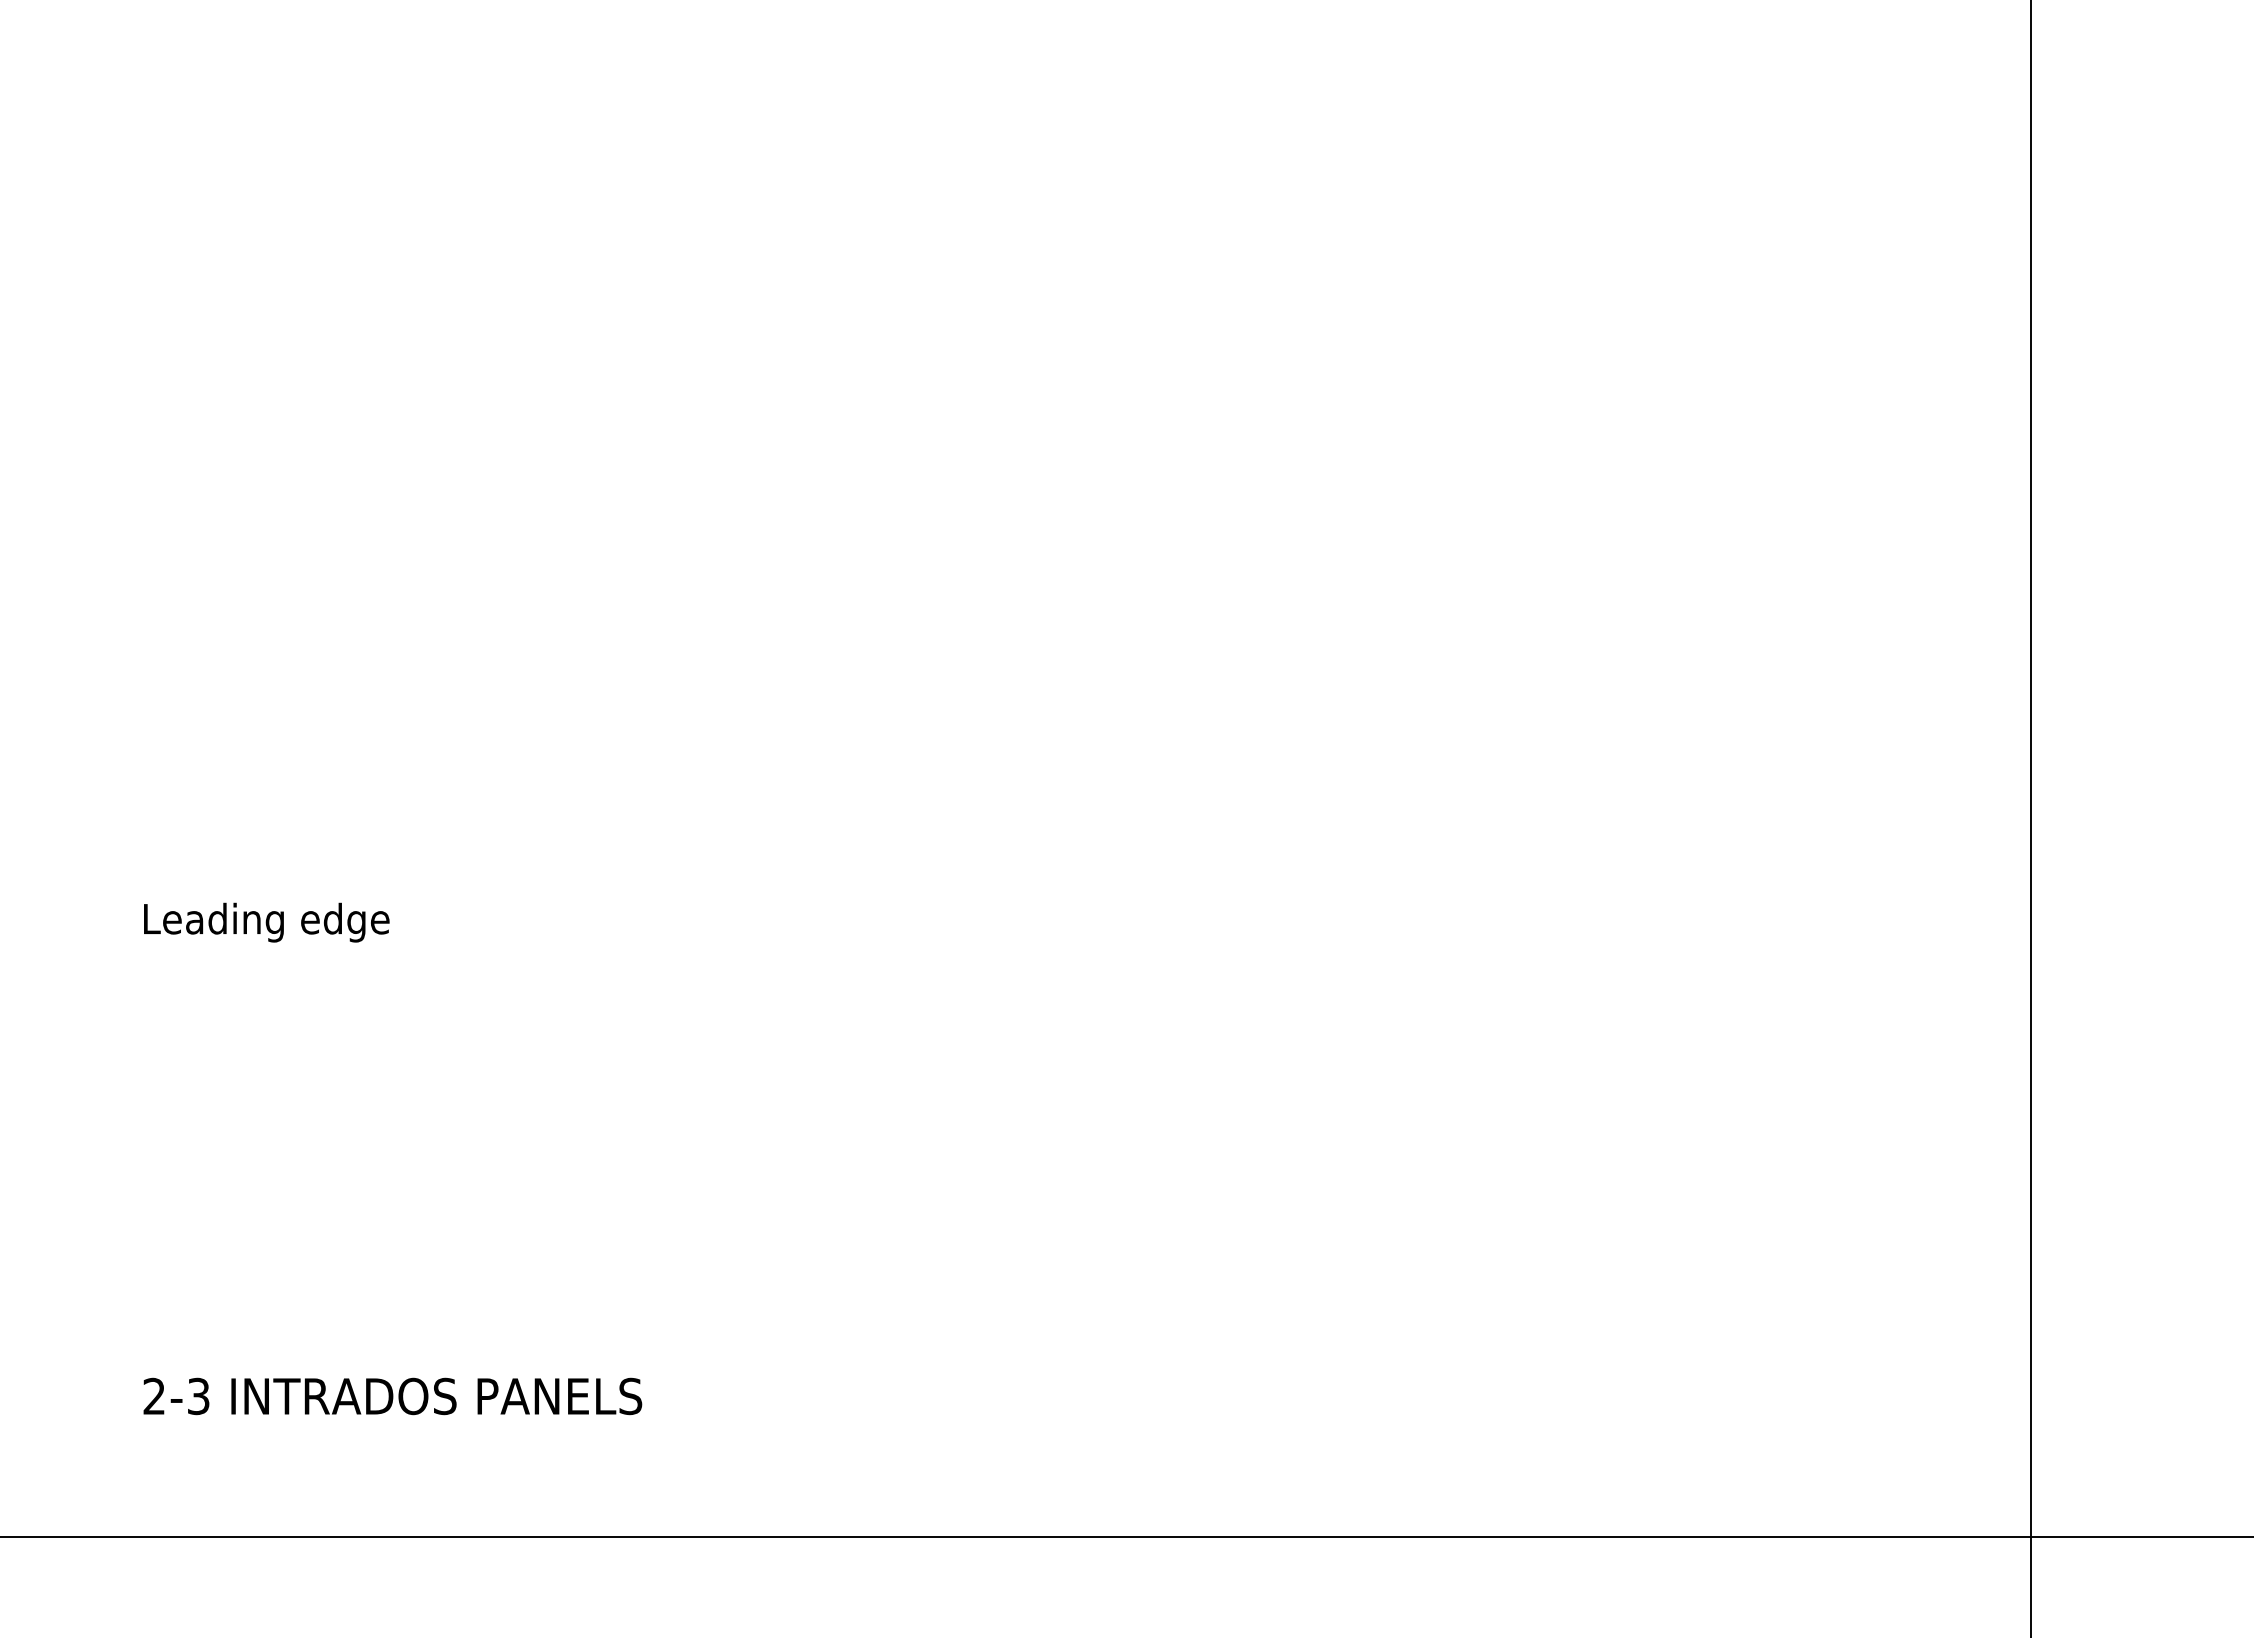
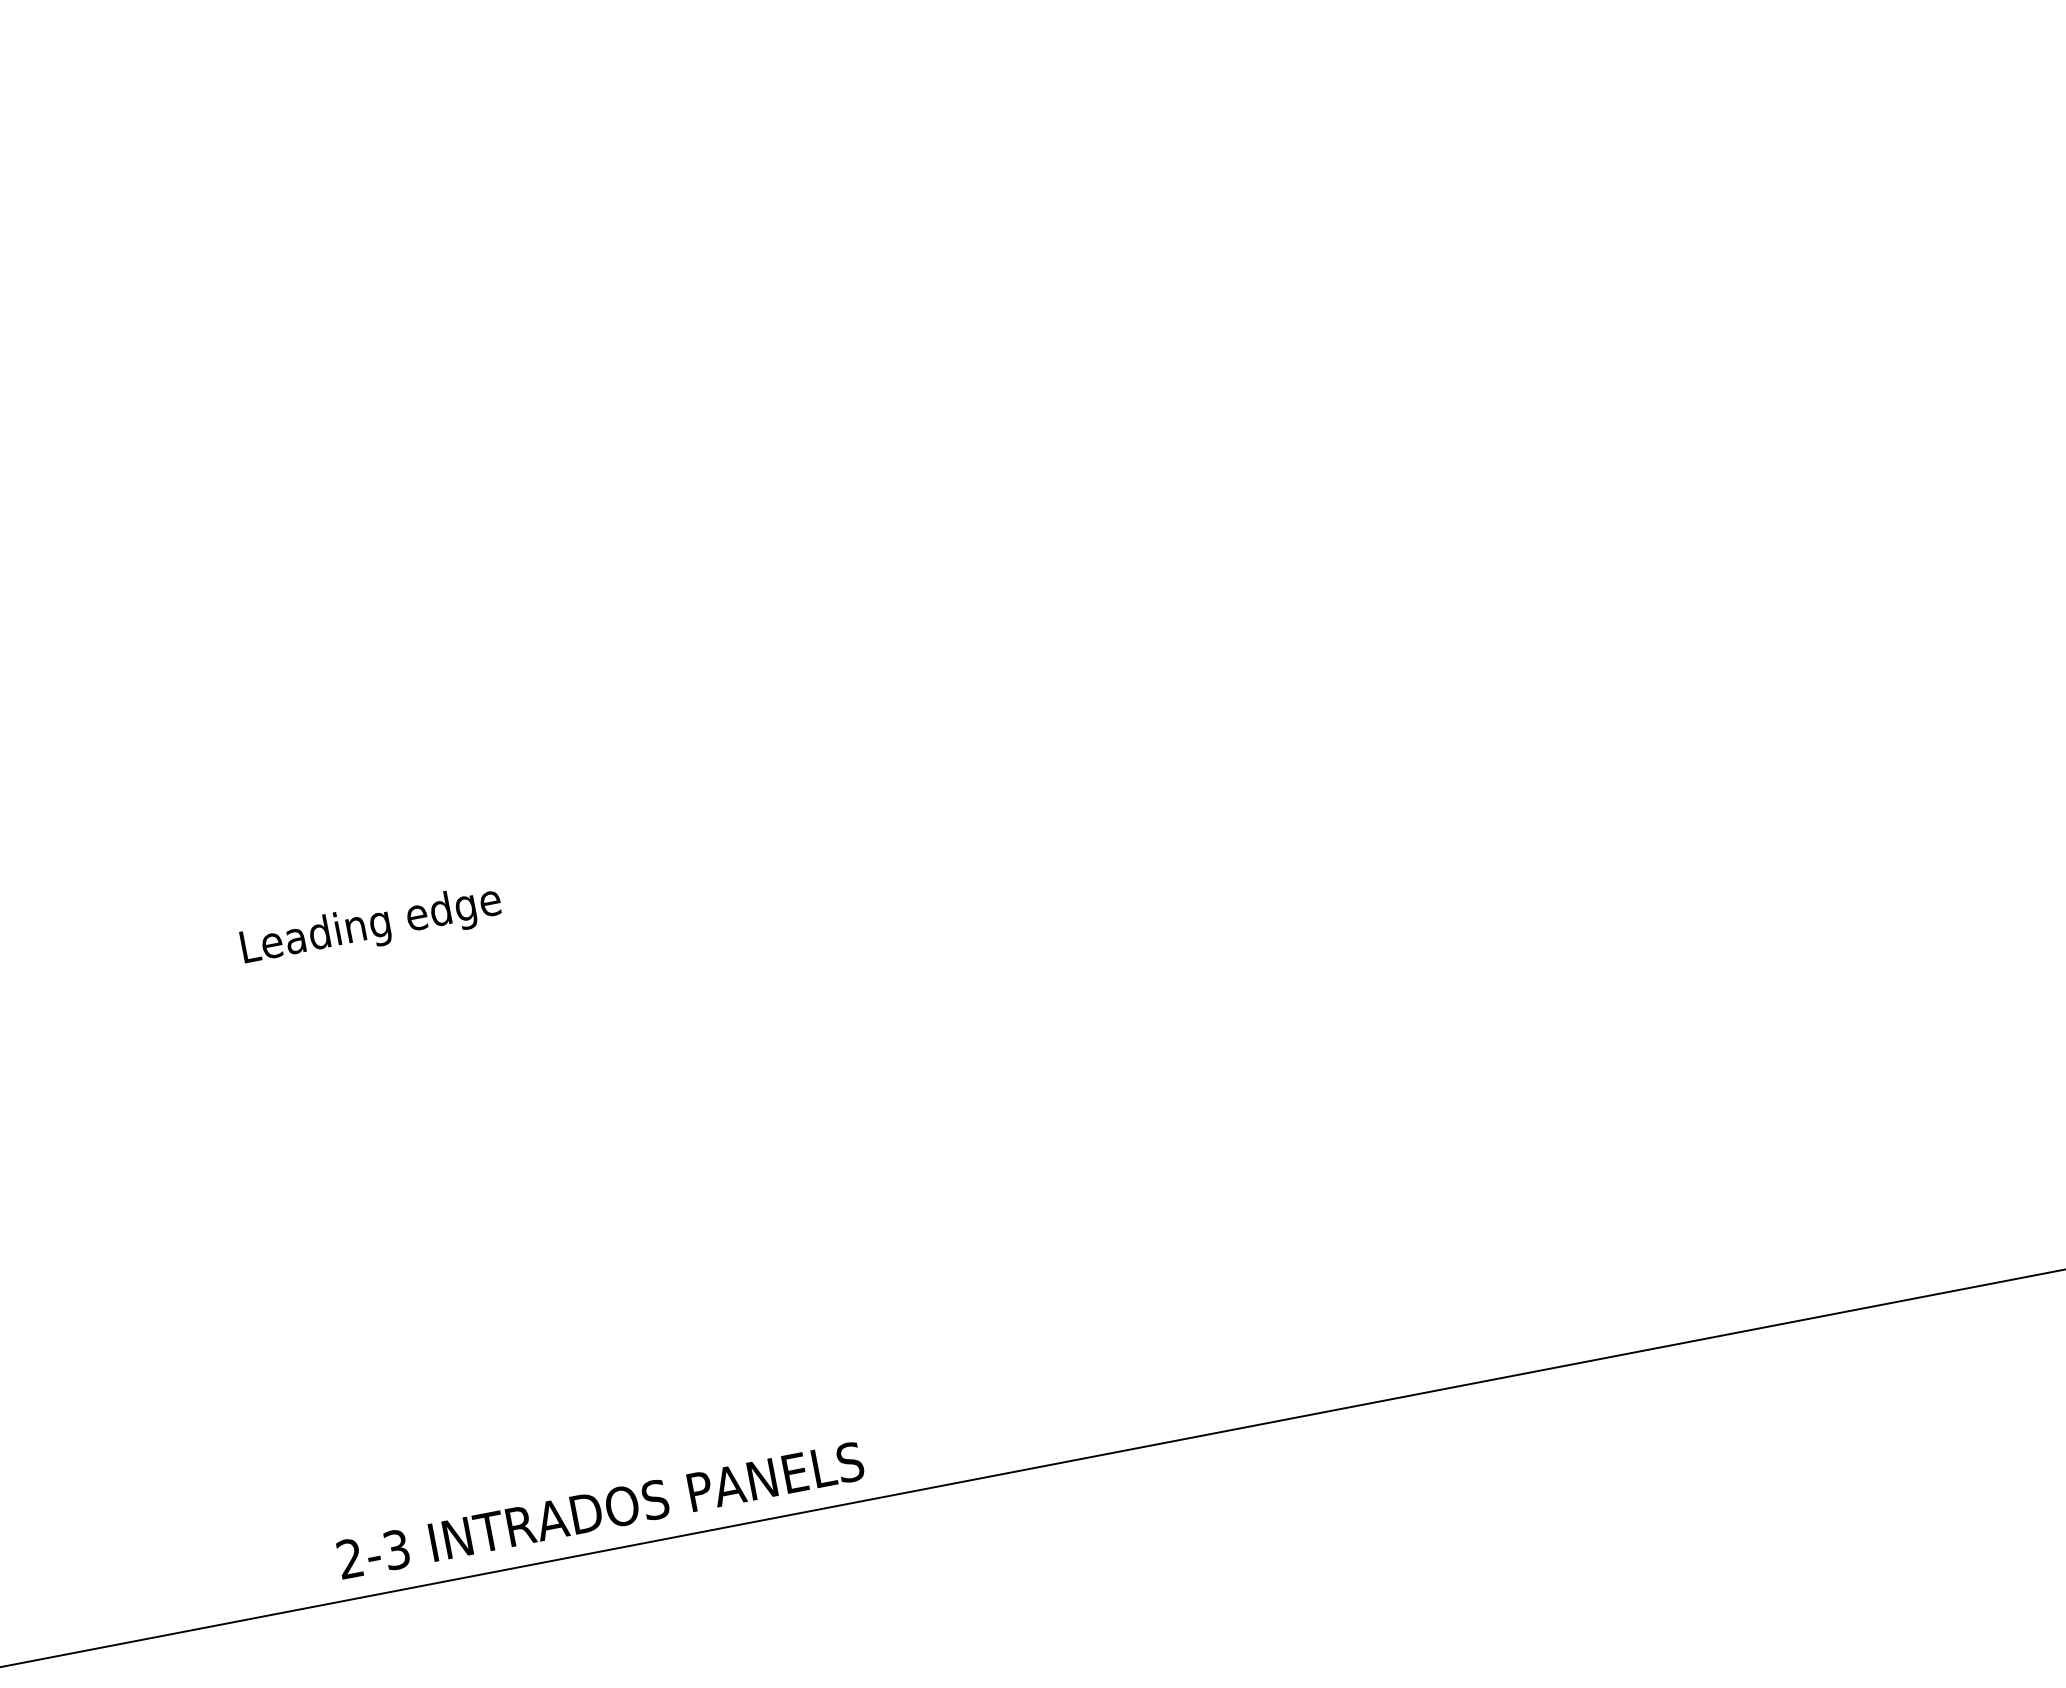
text: (392, 1396) -> (600, 1510), moved

